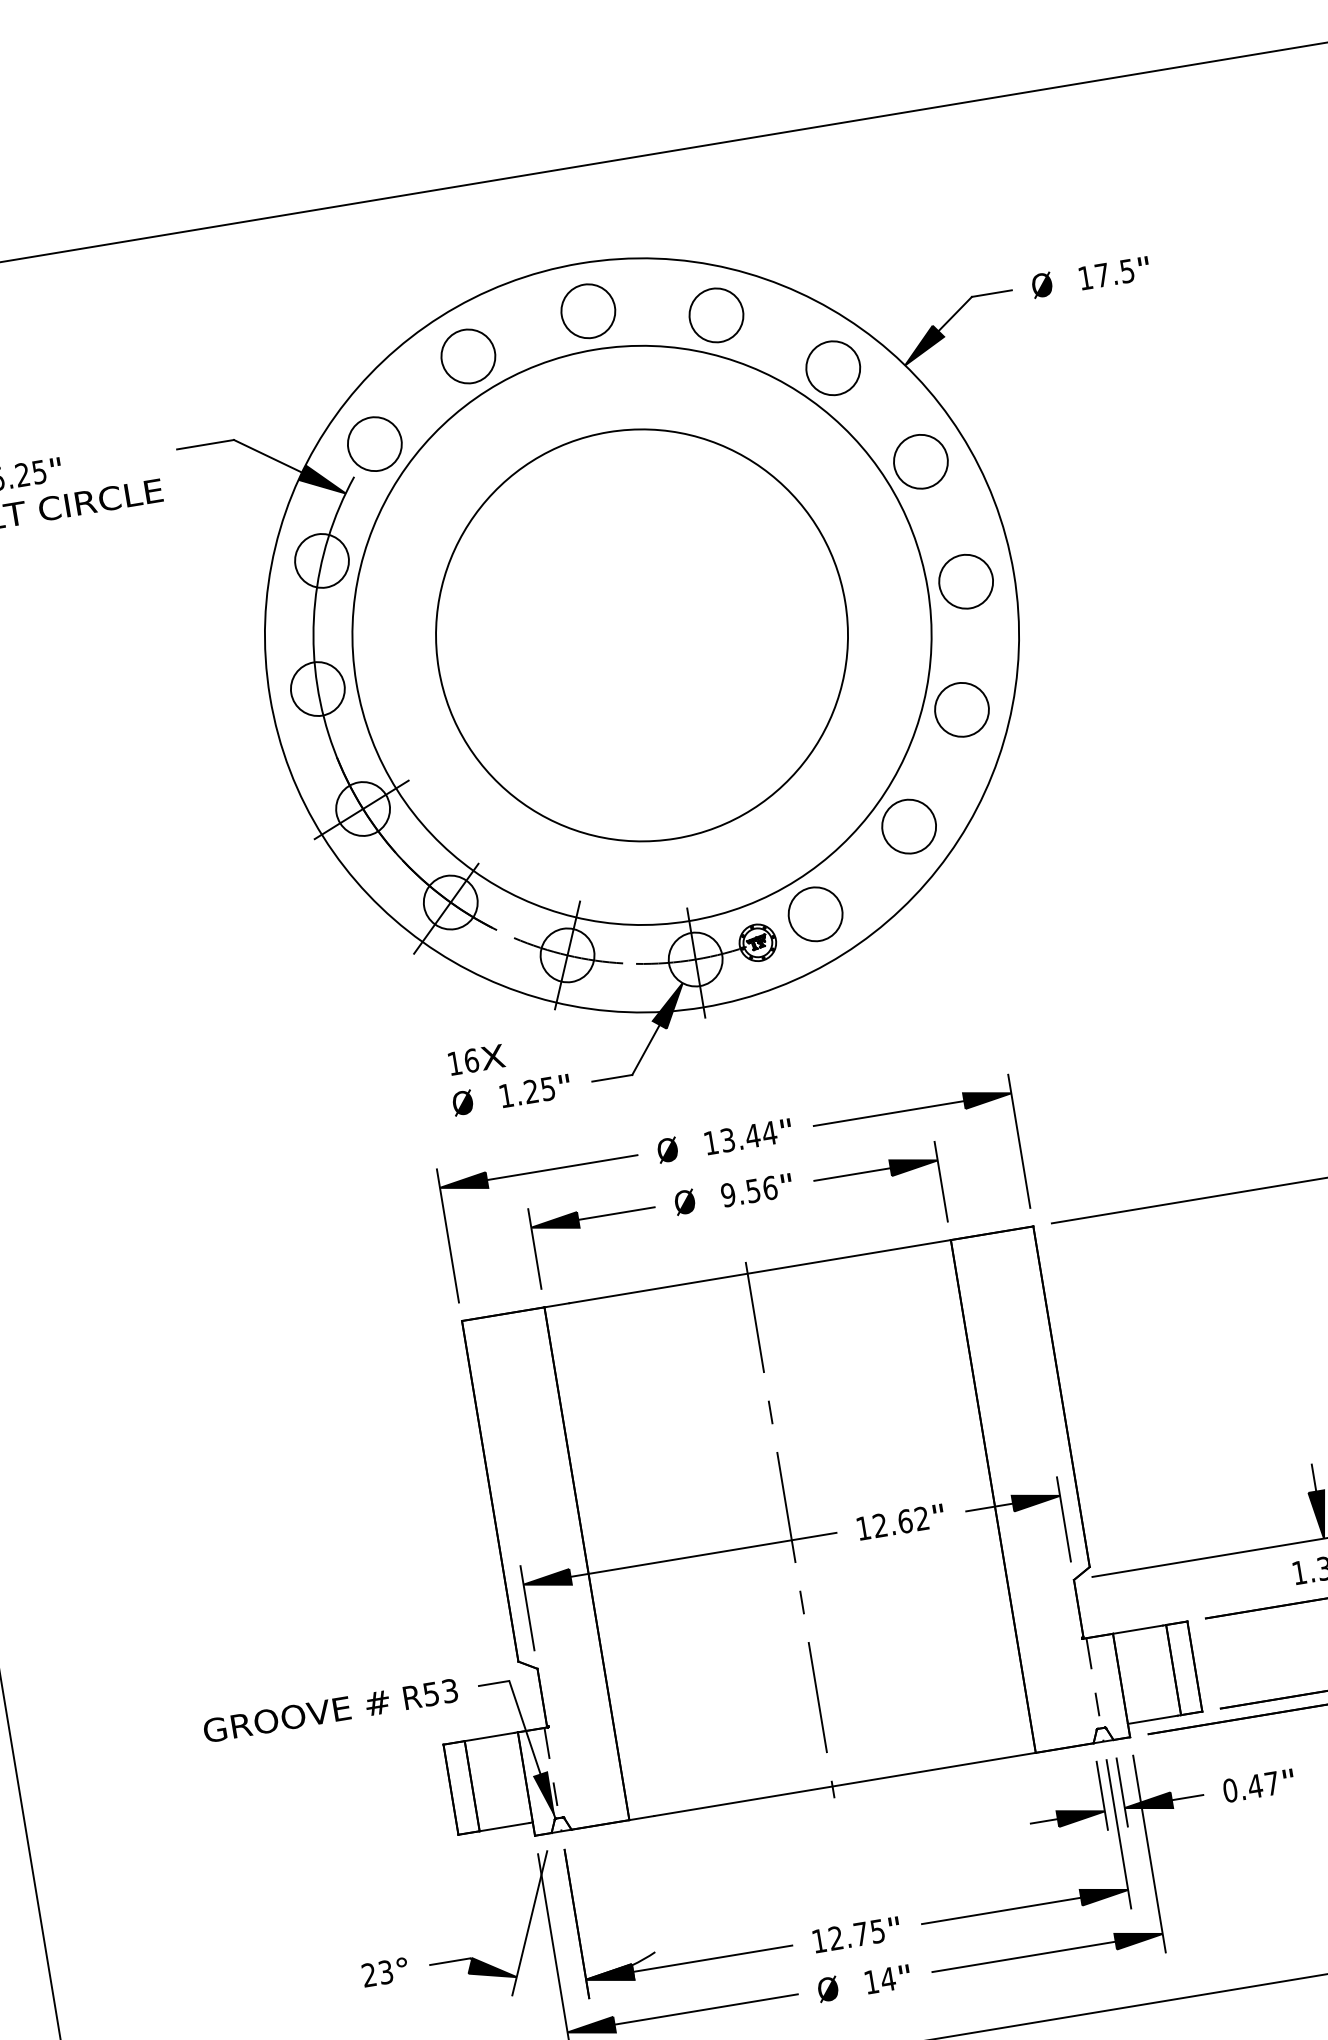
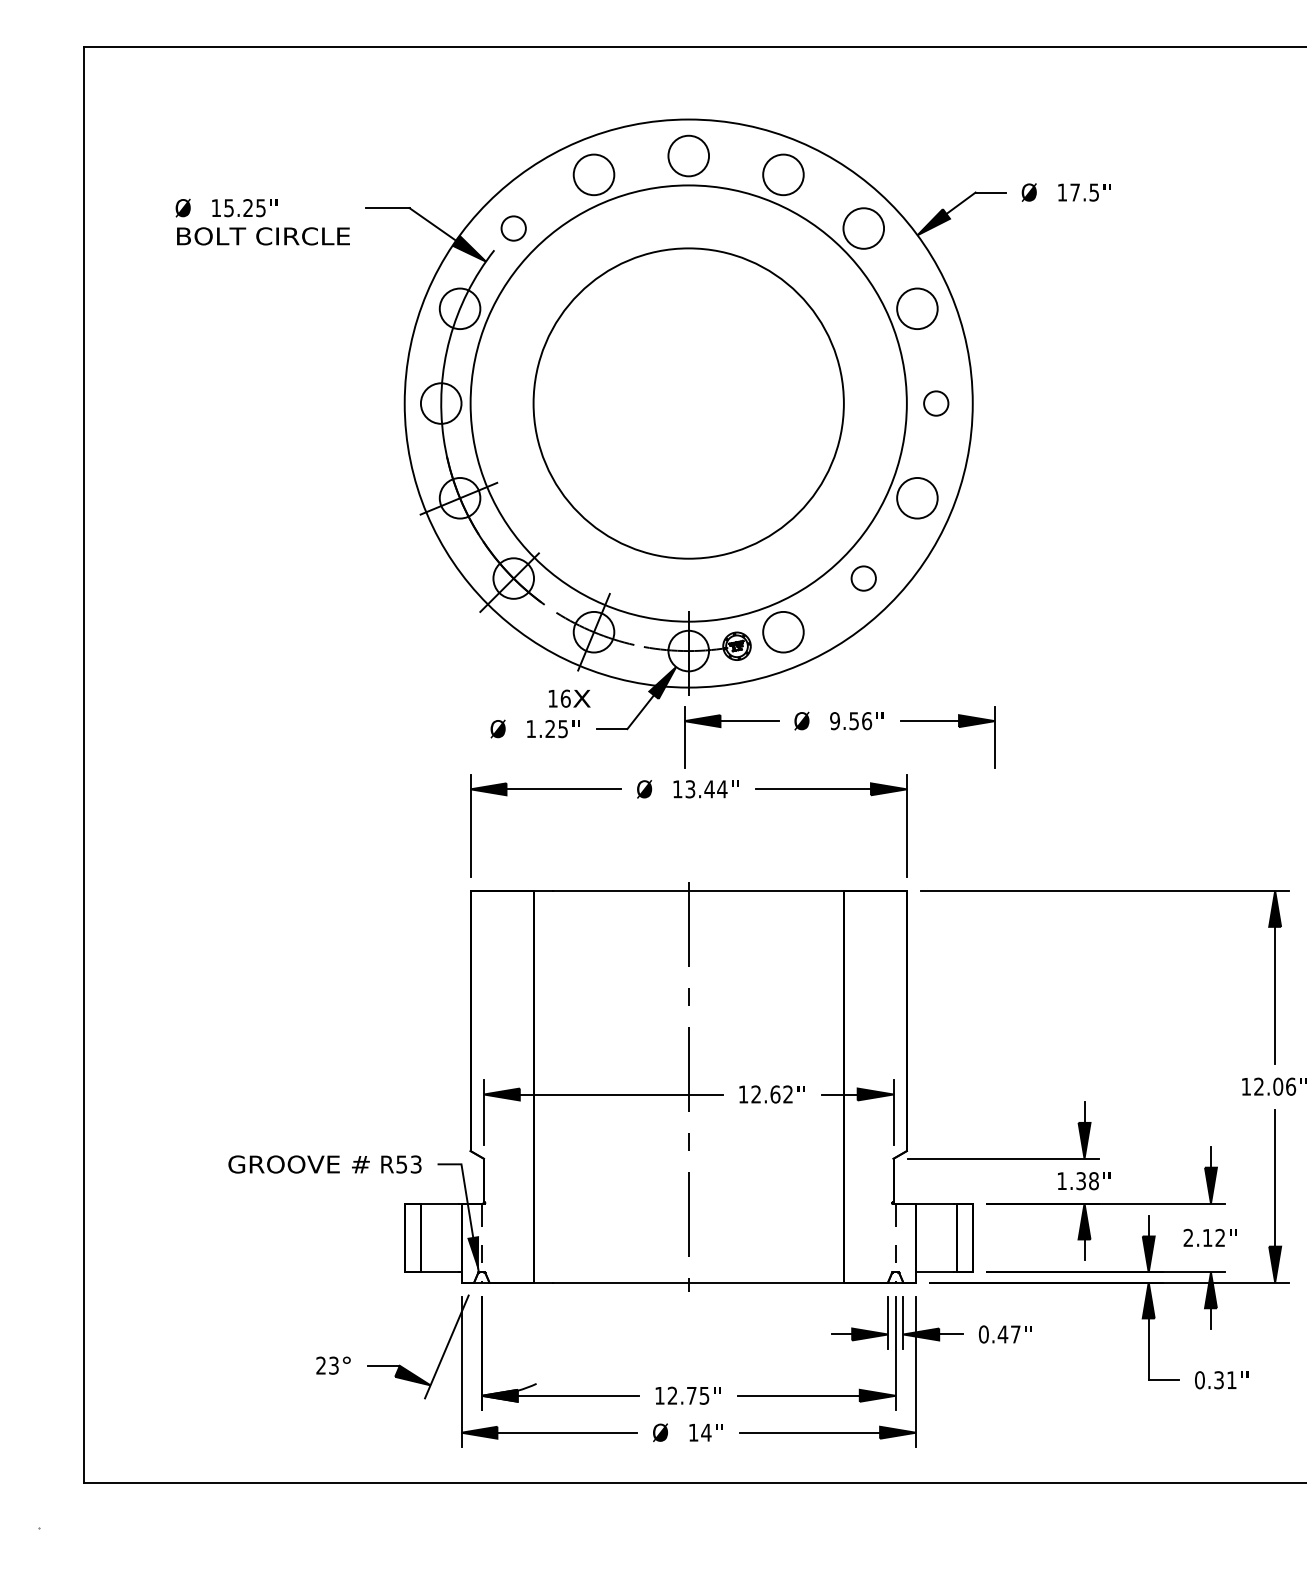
circle: (374, 444) -> (513, 228), size x0.6
circle: (965, 581) -> (935, 403), size x0.6
circle: (908, 826) -> (863, 578), size x0.6
text: (476, 1059) -> (569, 698), moved
part: (732, 1205) -> (836, 729), moved

